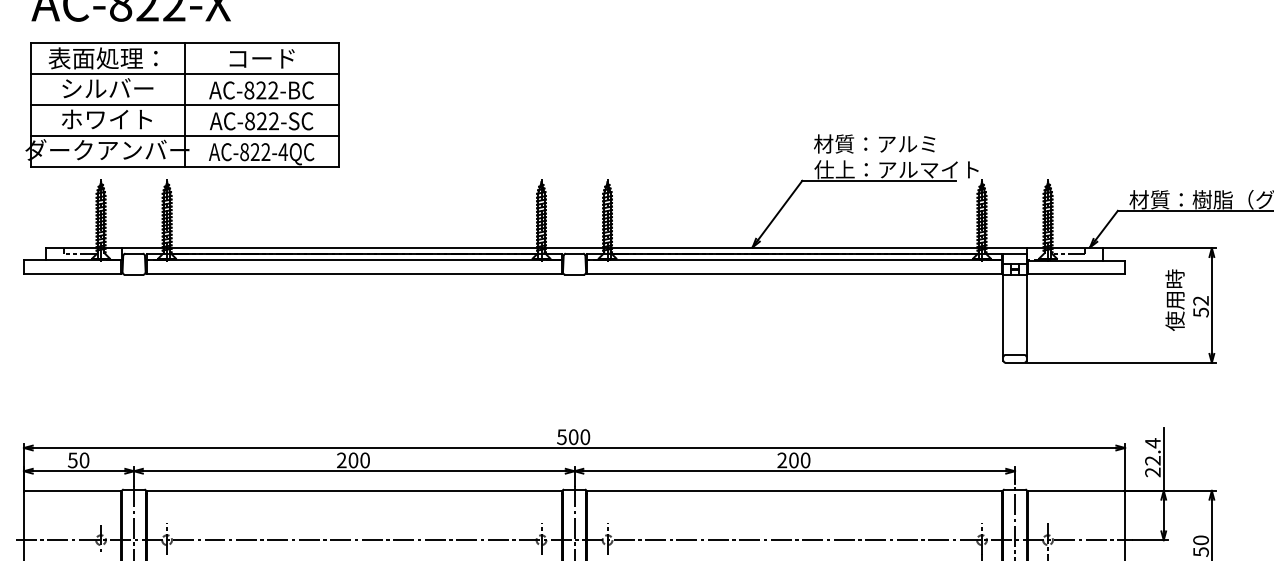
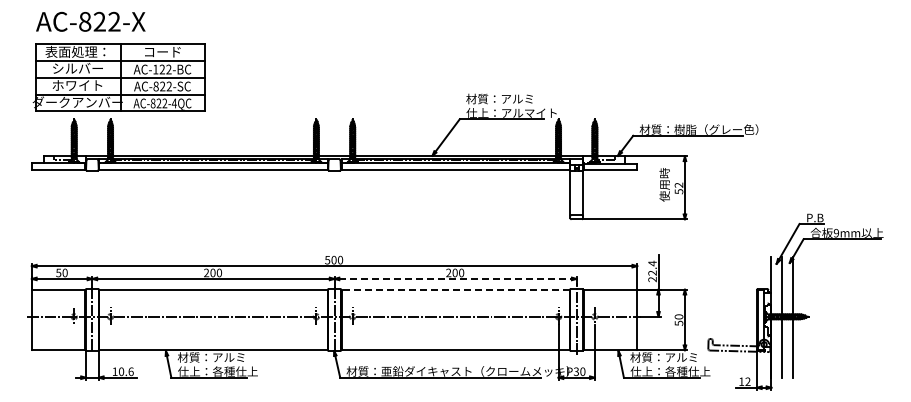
text: (248, 90) -> (155, 69), AC-822-BC -> AC-122-BC
line: (796, 470) -> (456, 278), solid -> dashed
line: (794, 490) -> (455, 289), solid -> dashed

